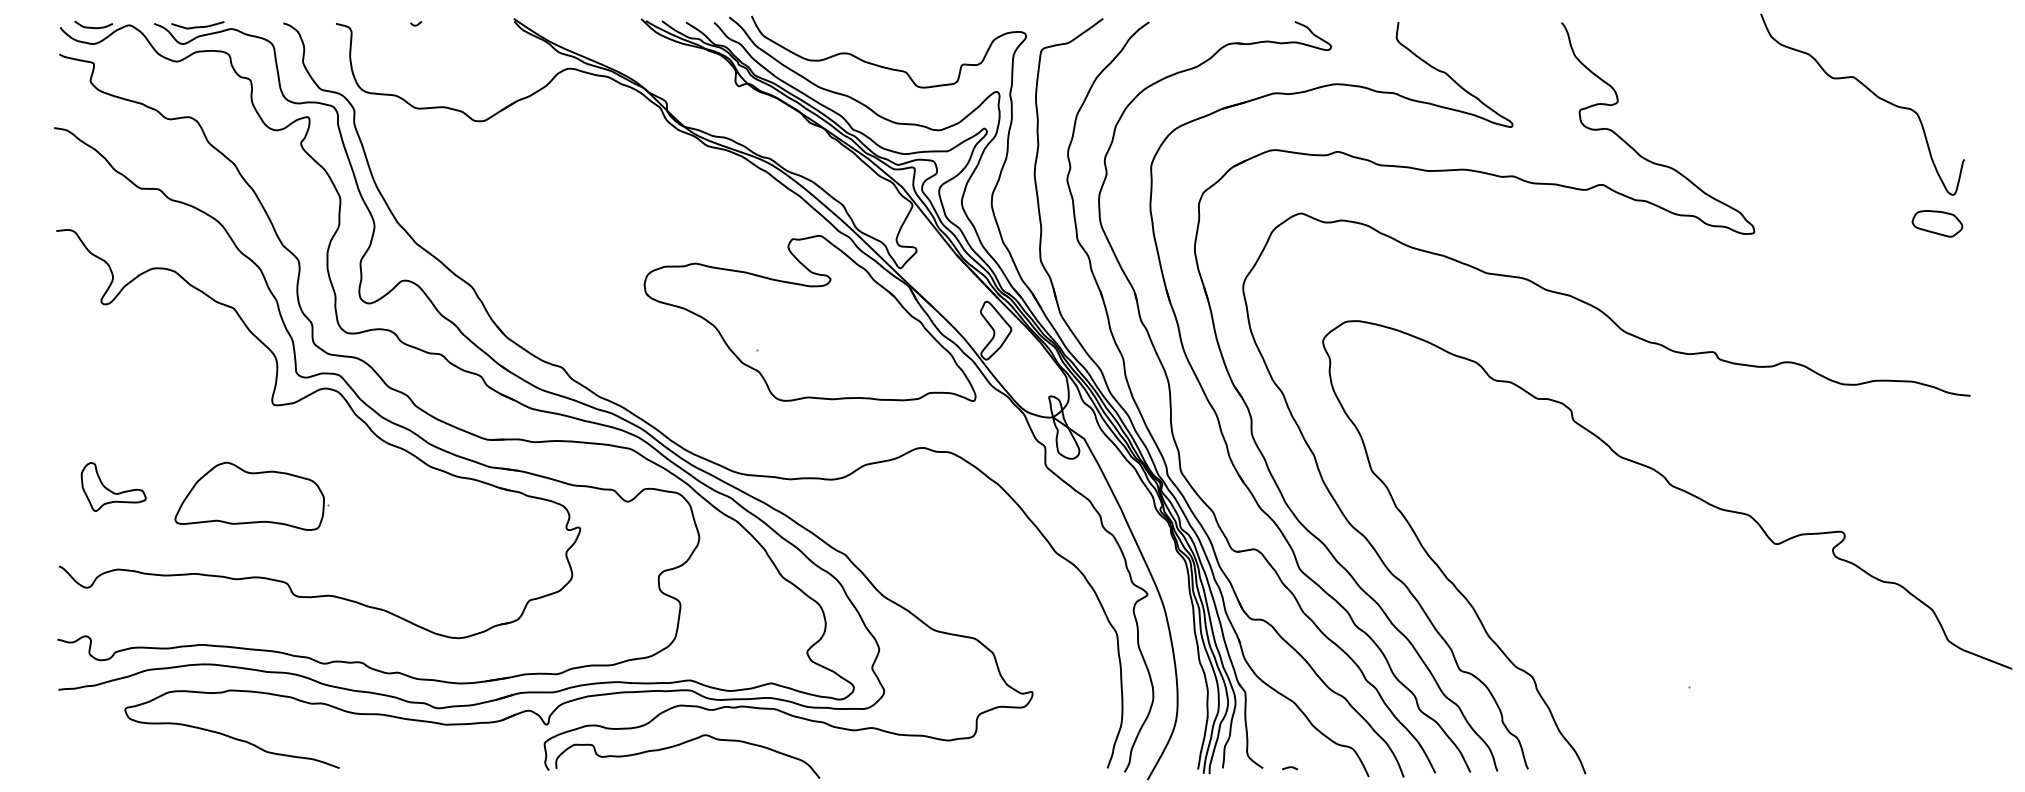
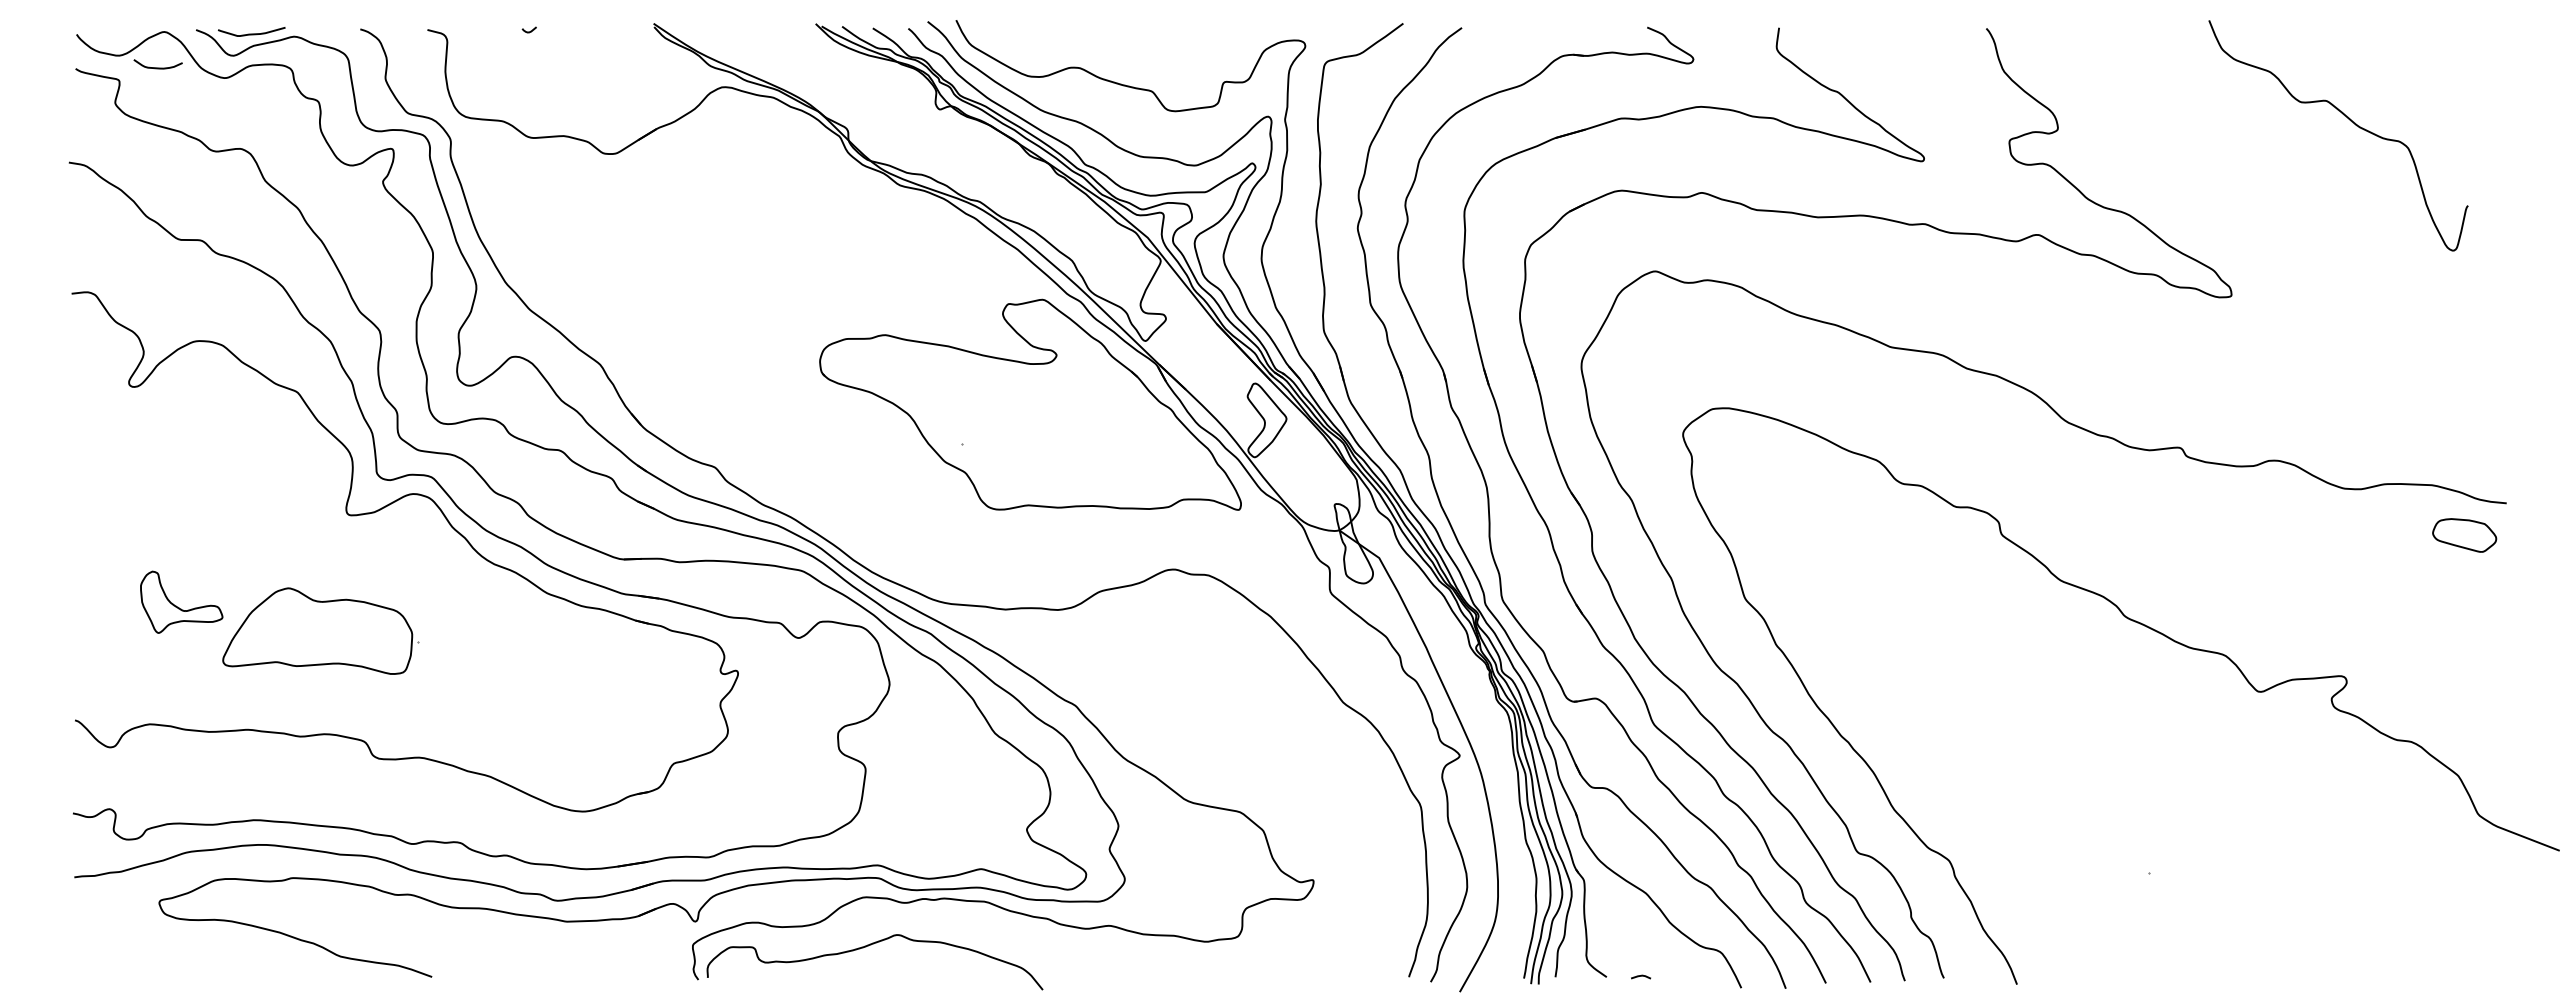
curve: (93, 27) -> (157, 67), moved
curve: (1872, 93) -> (2350, 121), moved
part: (1937, 223) -> (2464, 535), moved
part: (112, 491) -> (179, 607), moved

